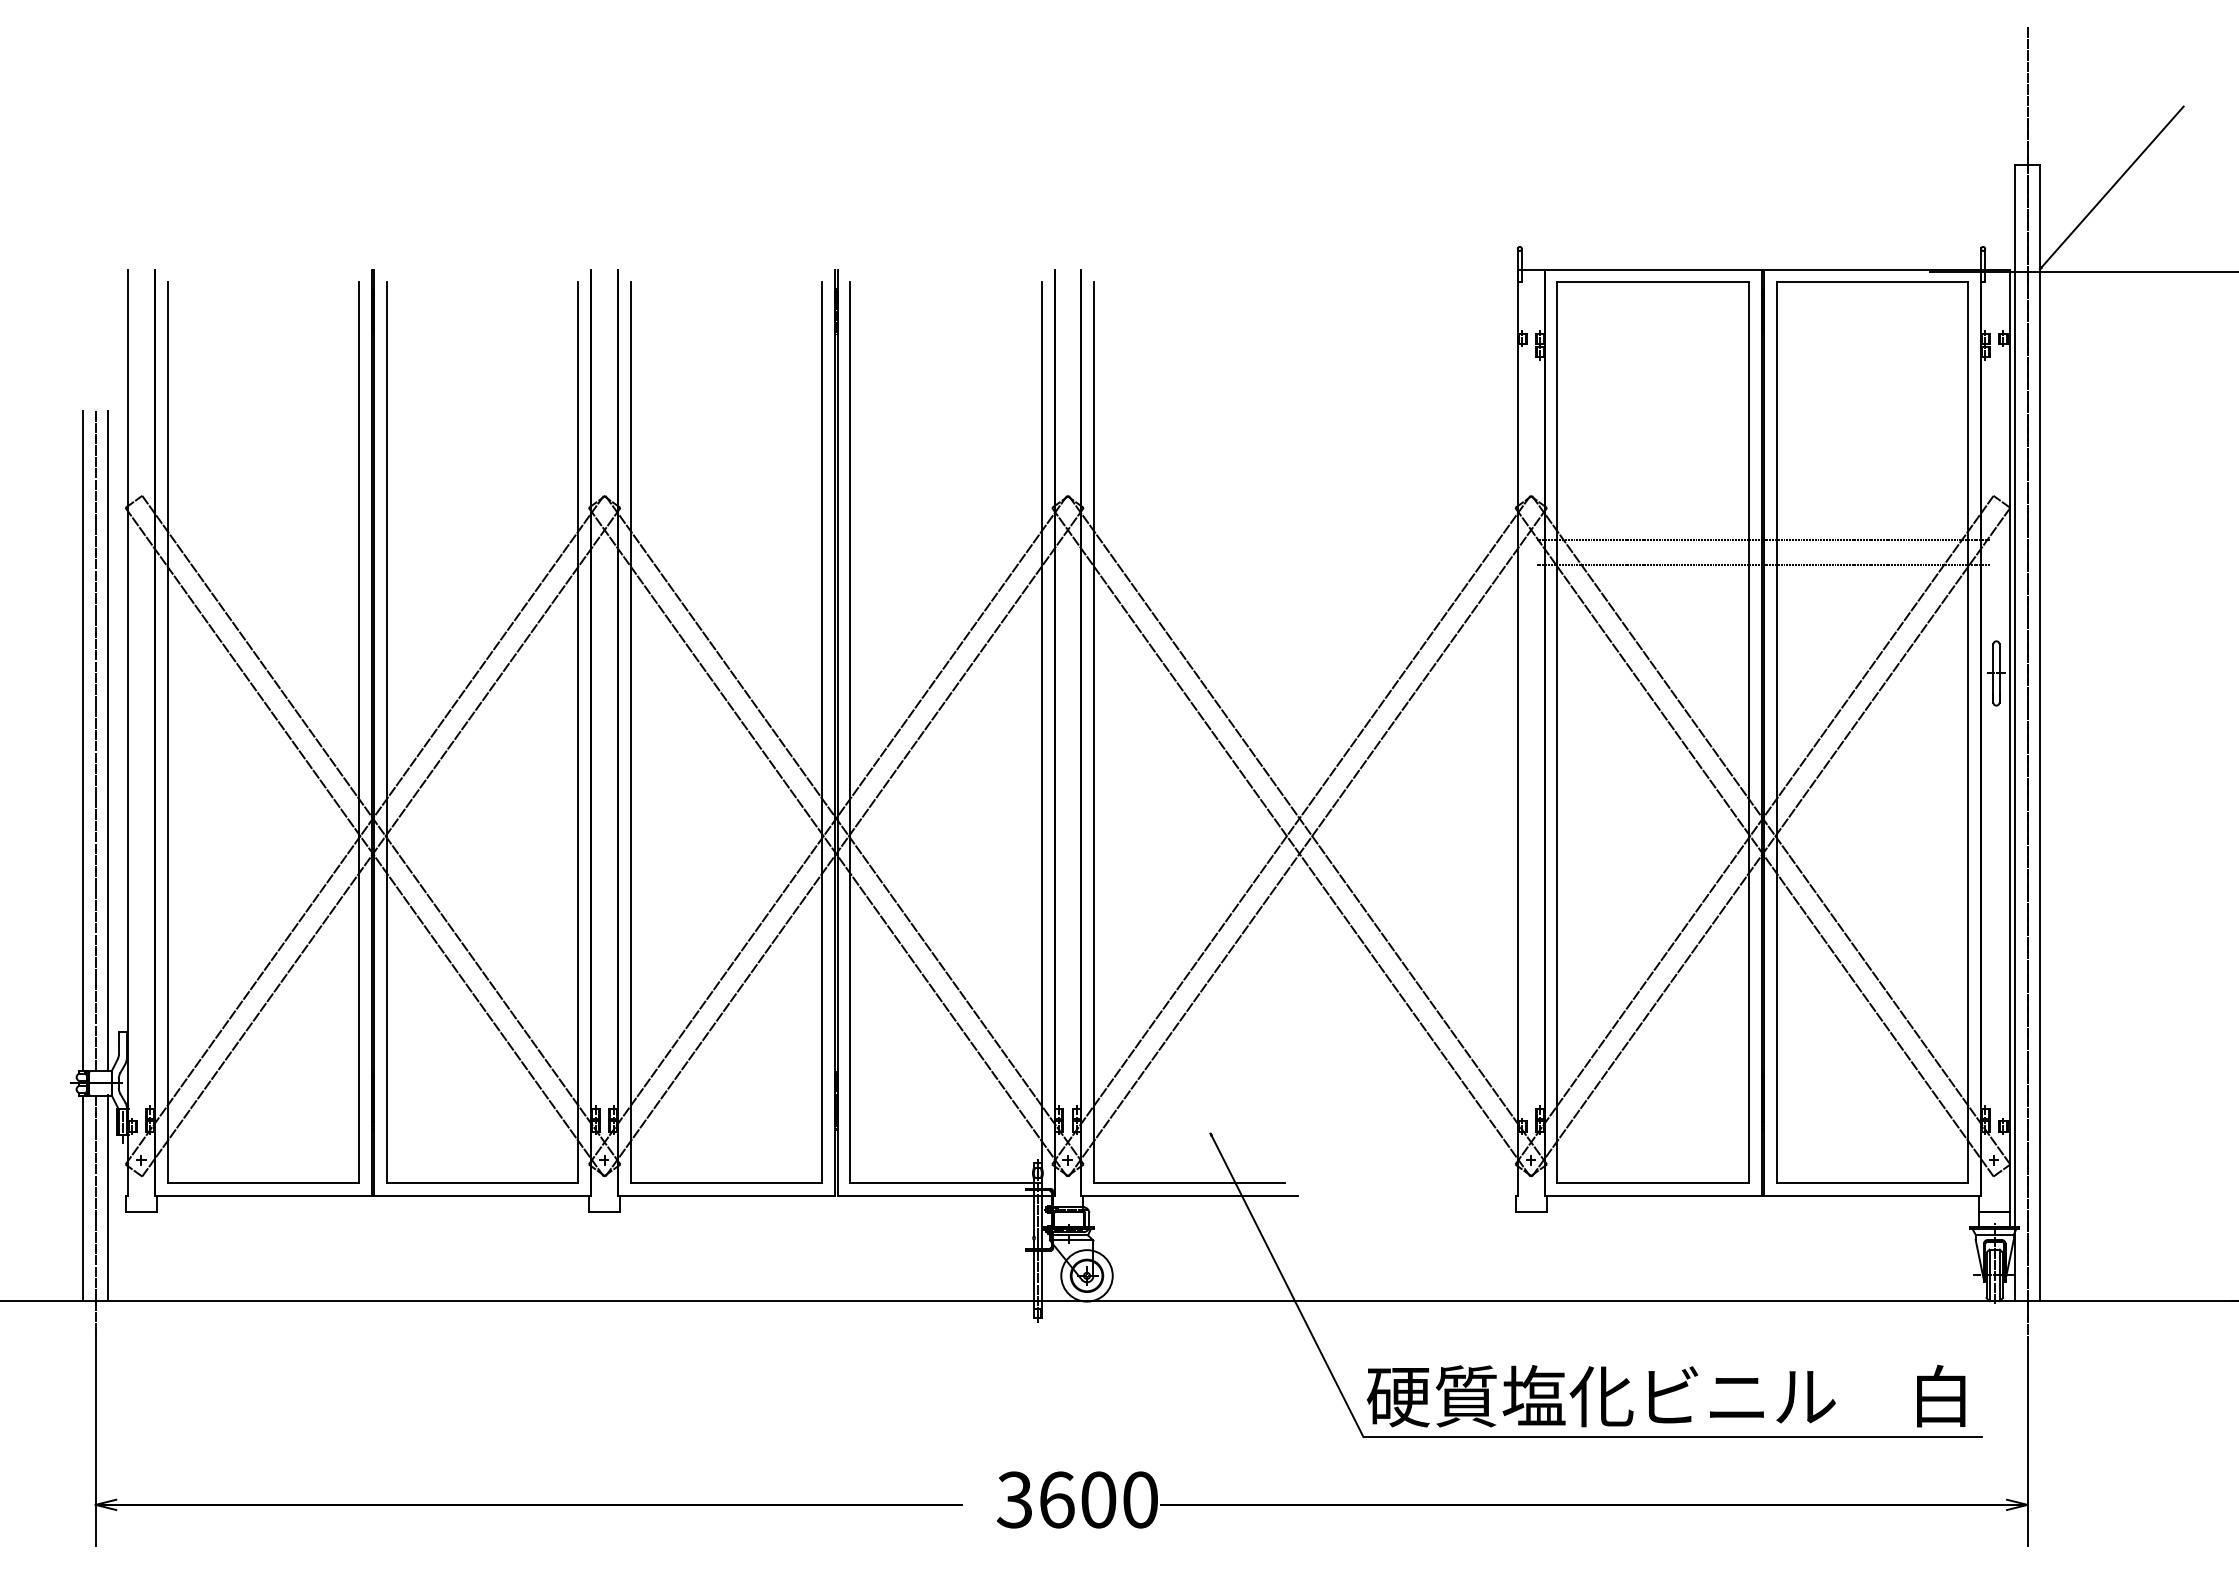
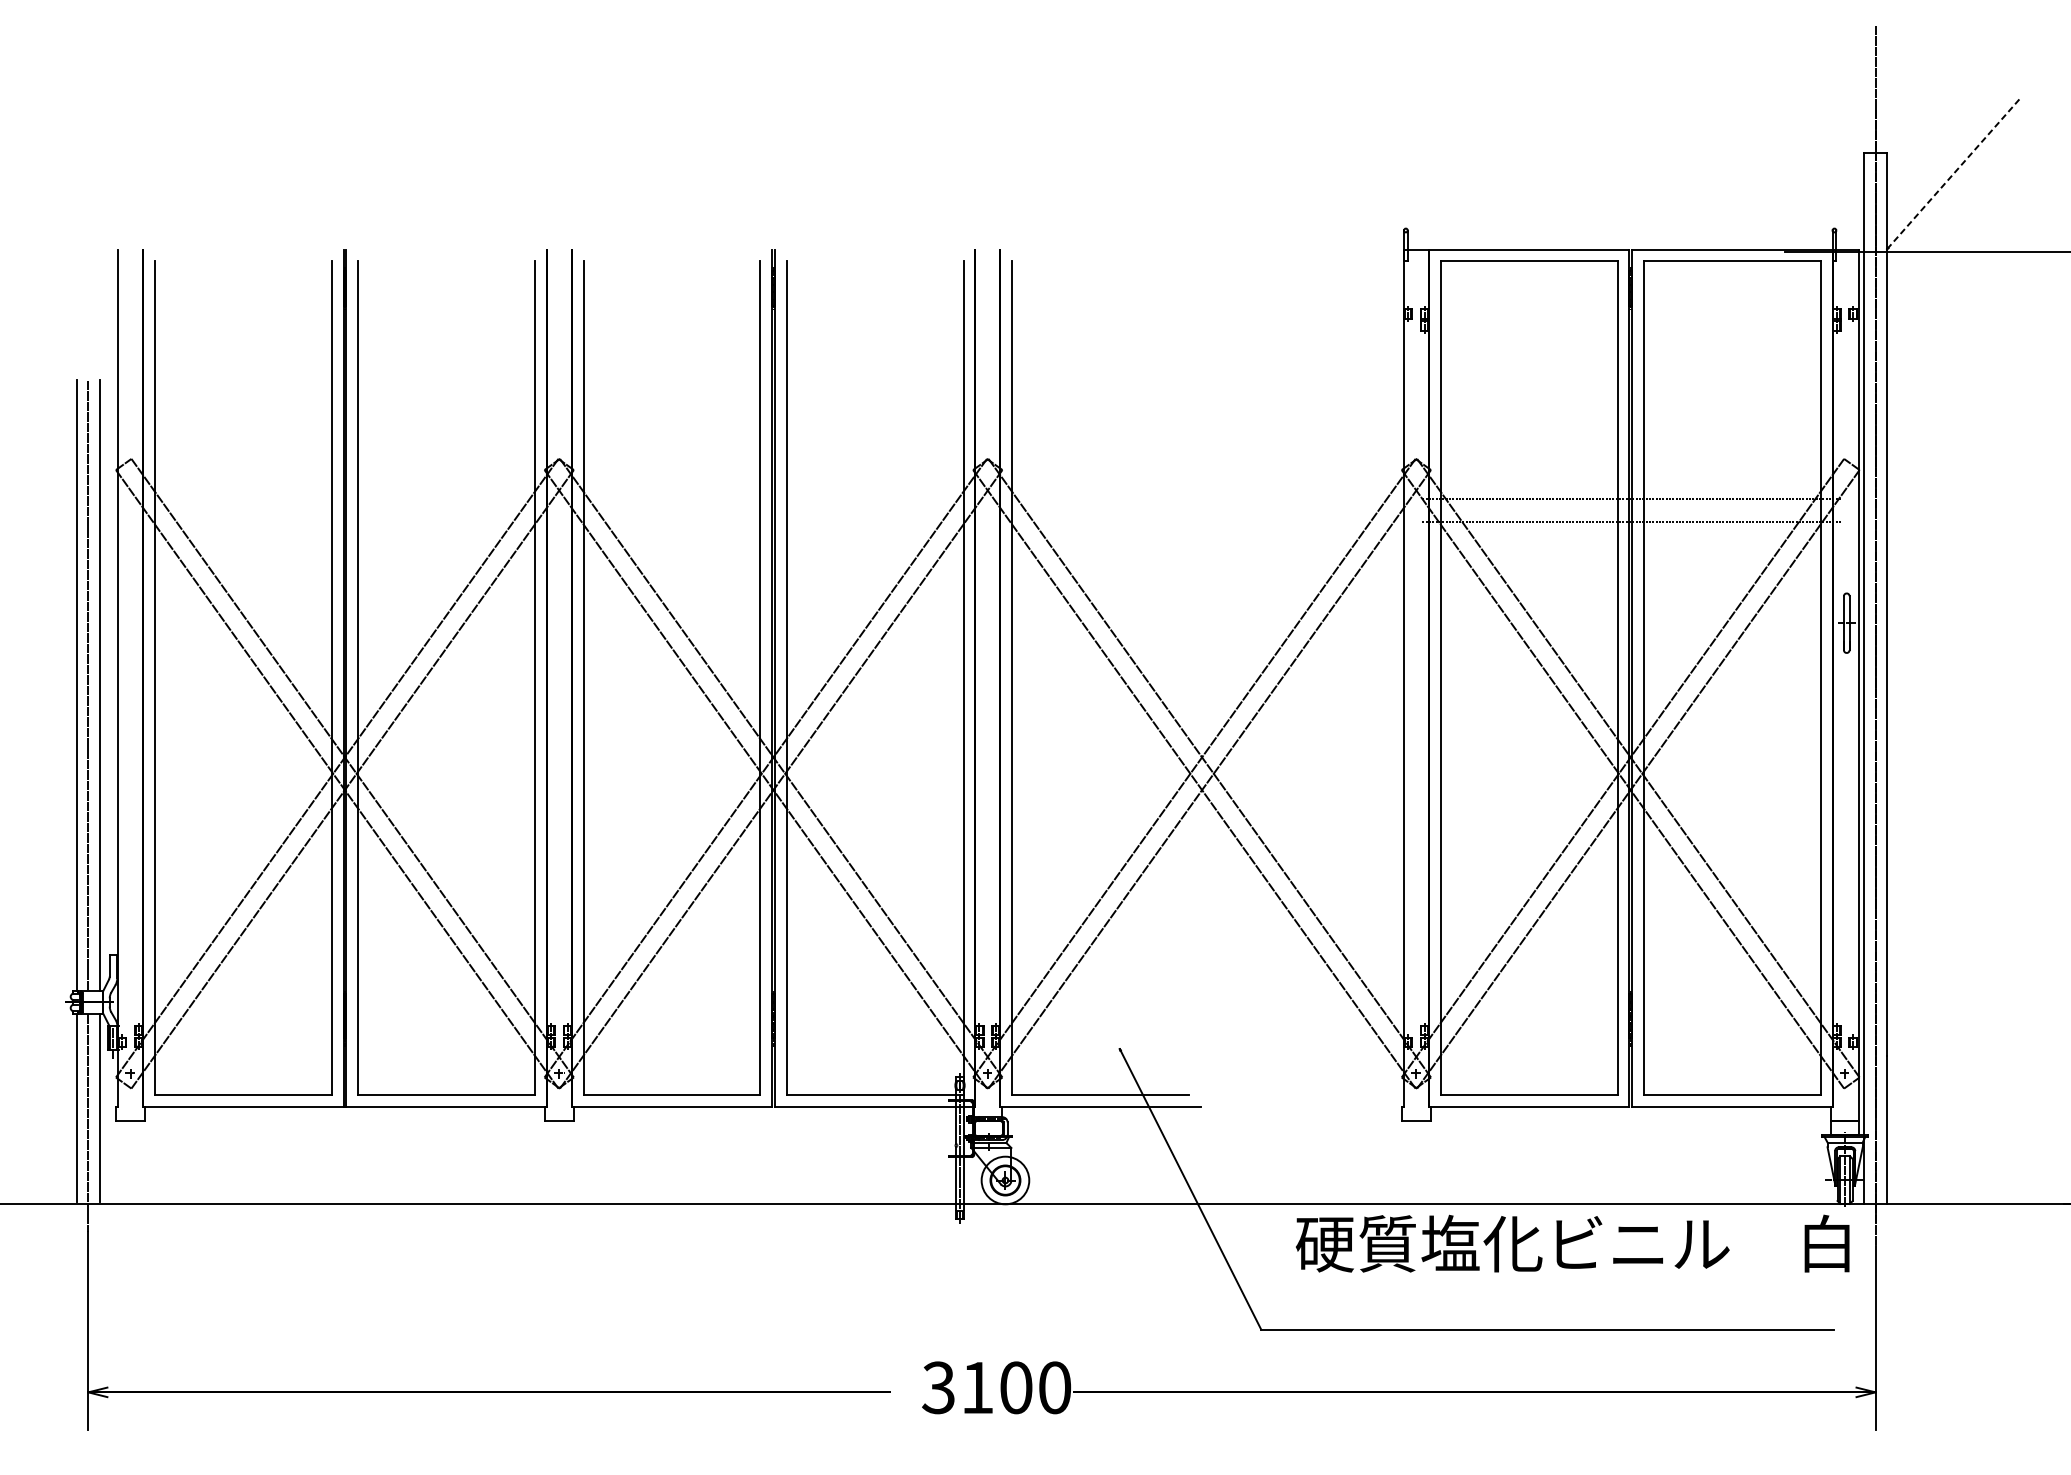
line: (2112, 187) -> (1954, 173), solid -> dashed
text: (1665, 1395) -> (1572, 1243), moved
text: (1057, 1499) -> (978, 1387), 3600 -> 3100

